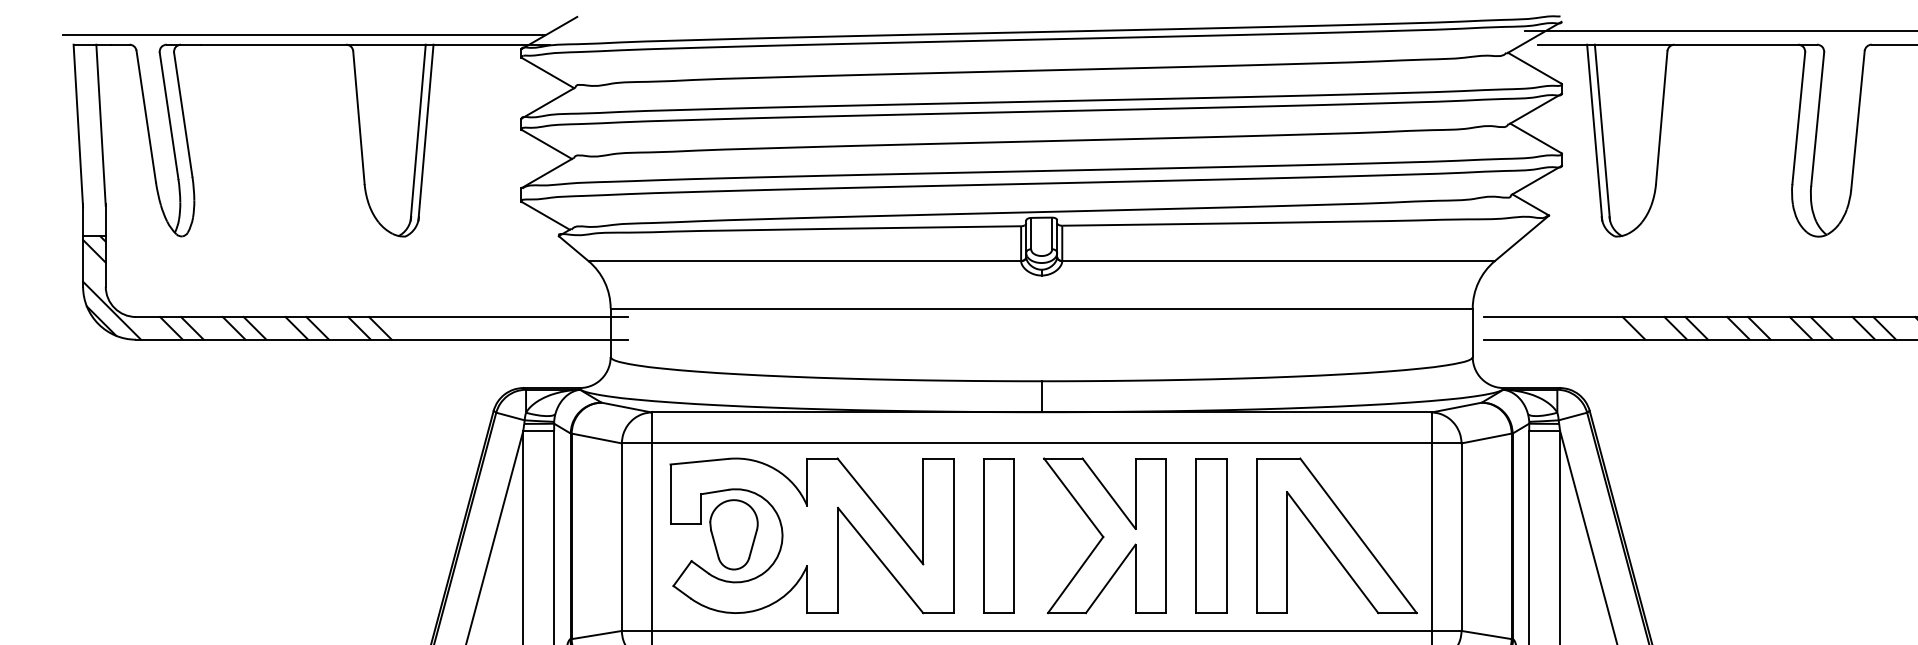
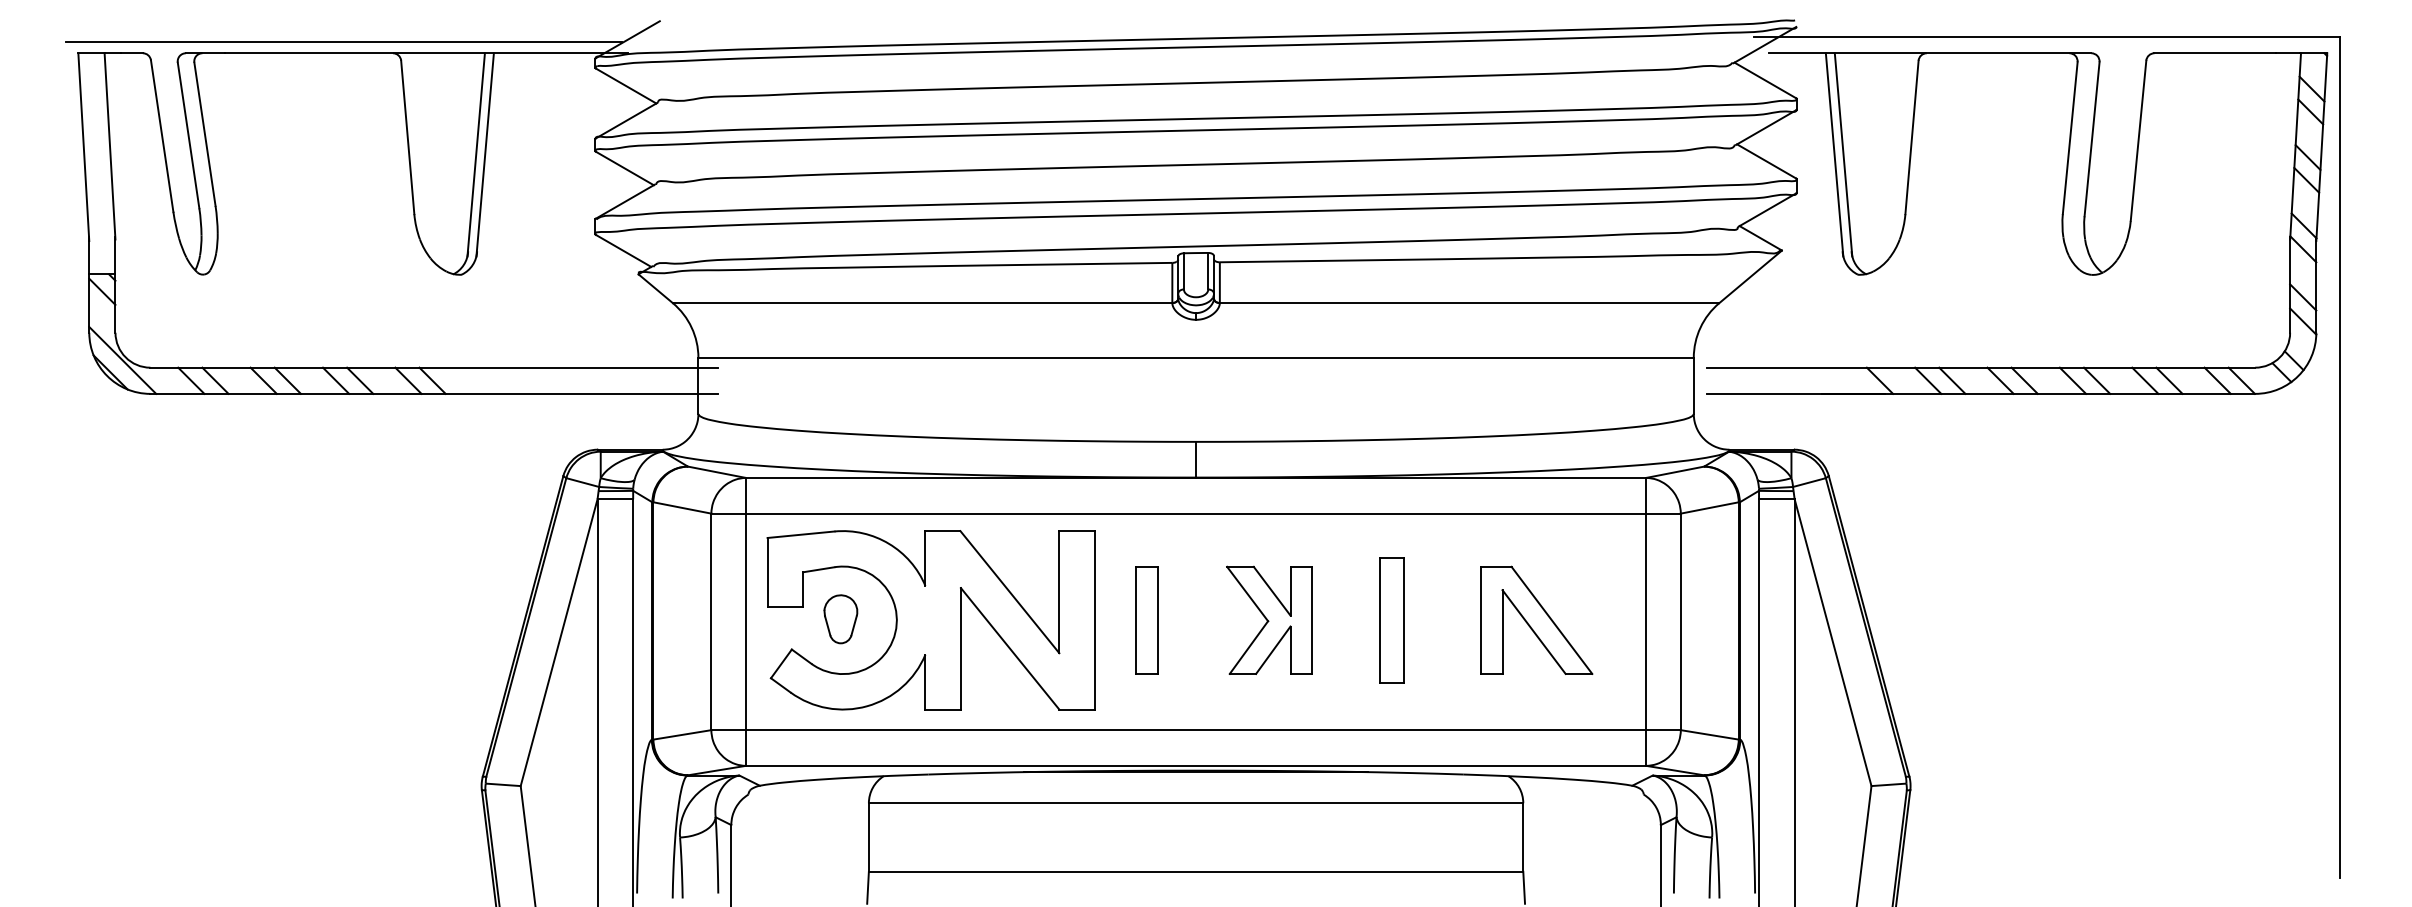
part: (733, 535) -> (840, 619), size x0.6
part: (998, 535) -> (1146, 620), size x0.6
part: (1105, 535) -> (1269, 620), size x0.6
part: (1210, 535) -> (1391, 620), size x0.7
part: (1336, 535) -> (1536, 620), size x0.6

